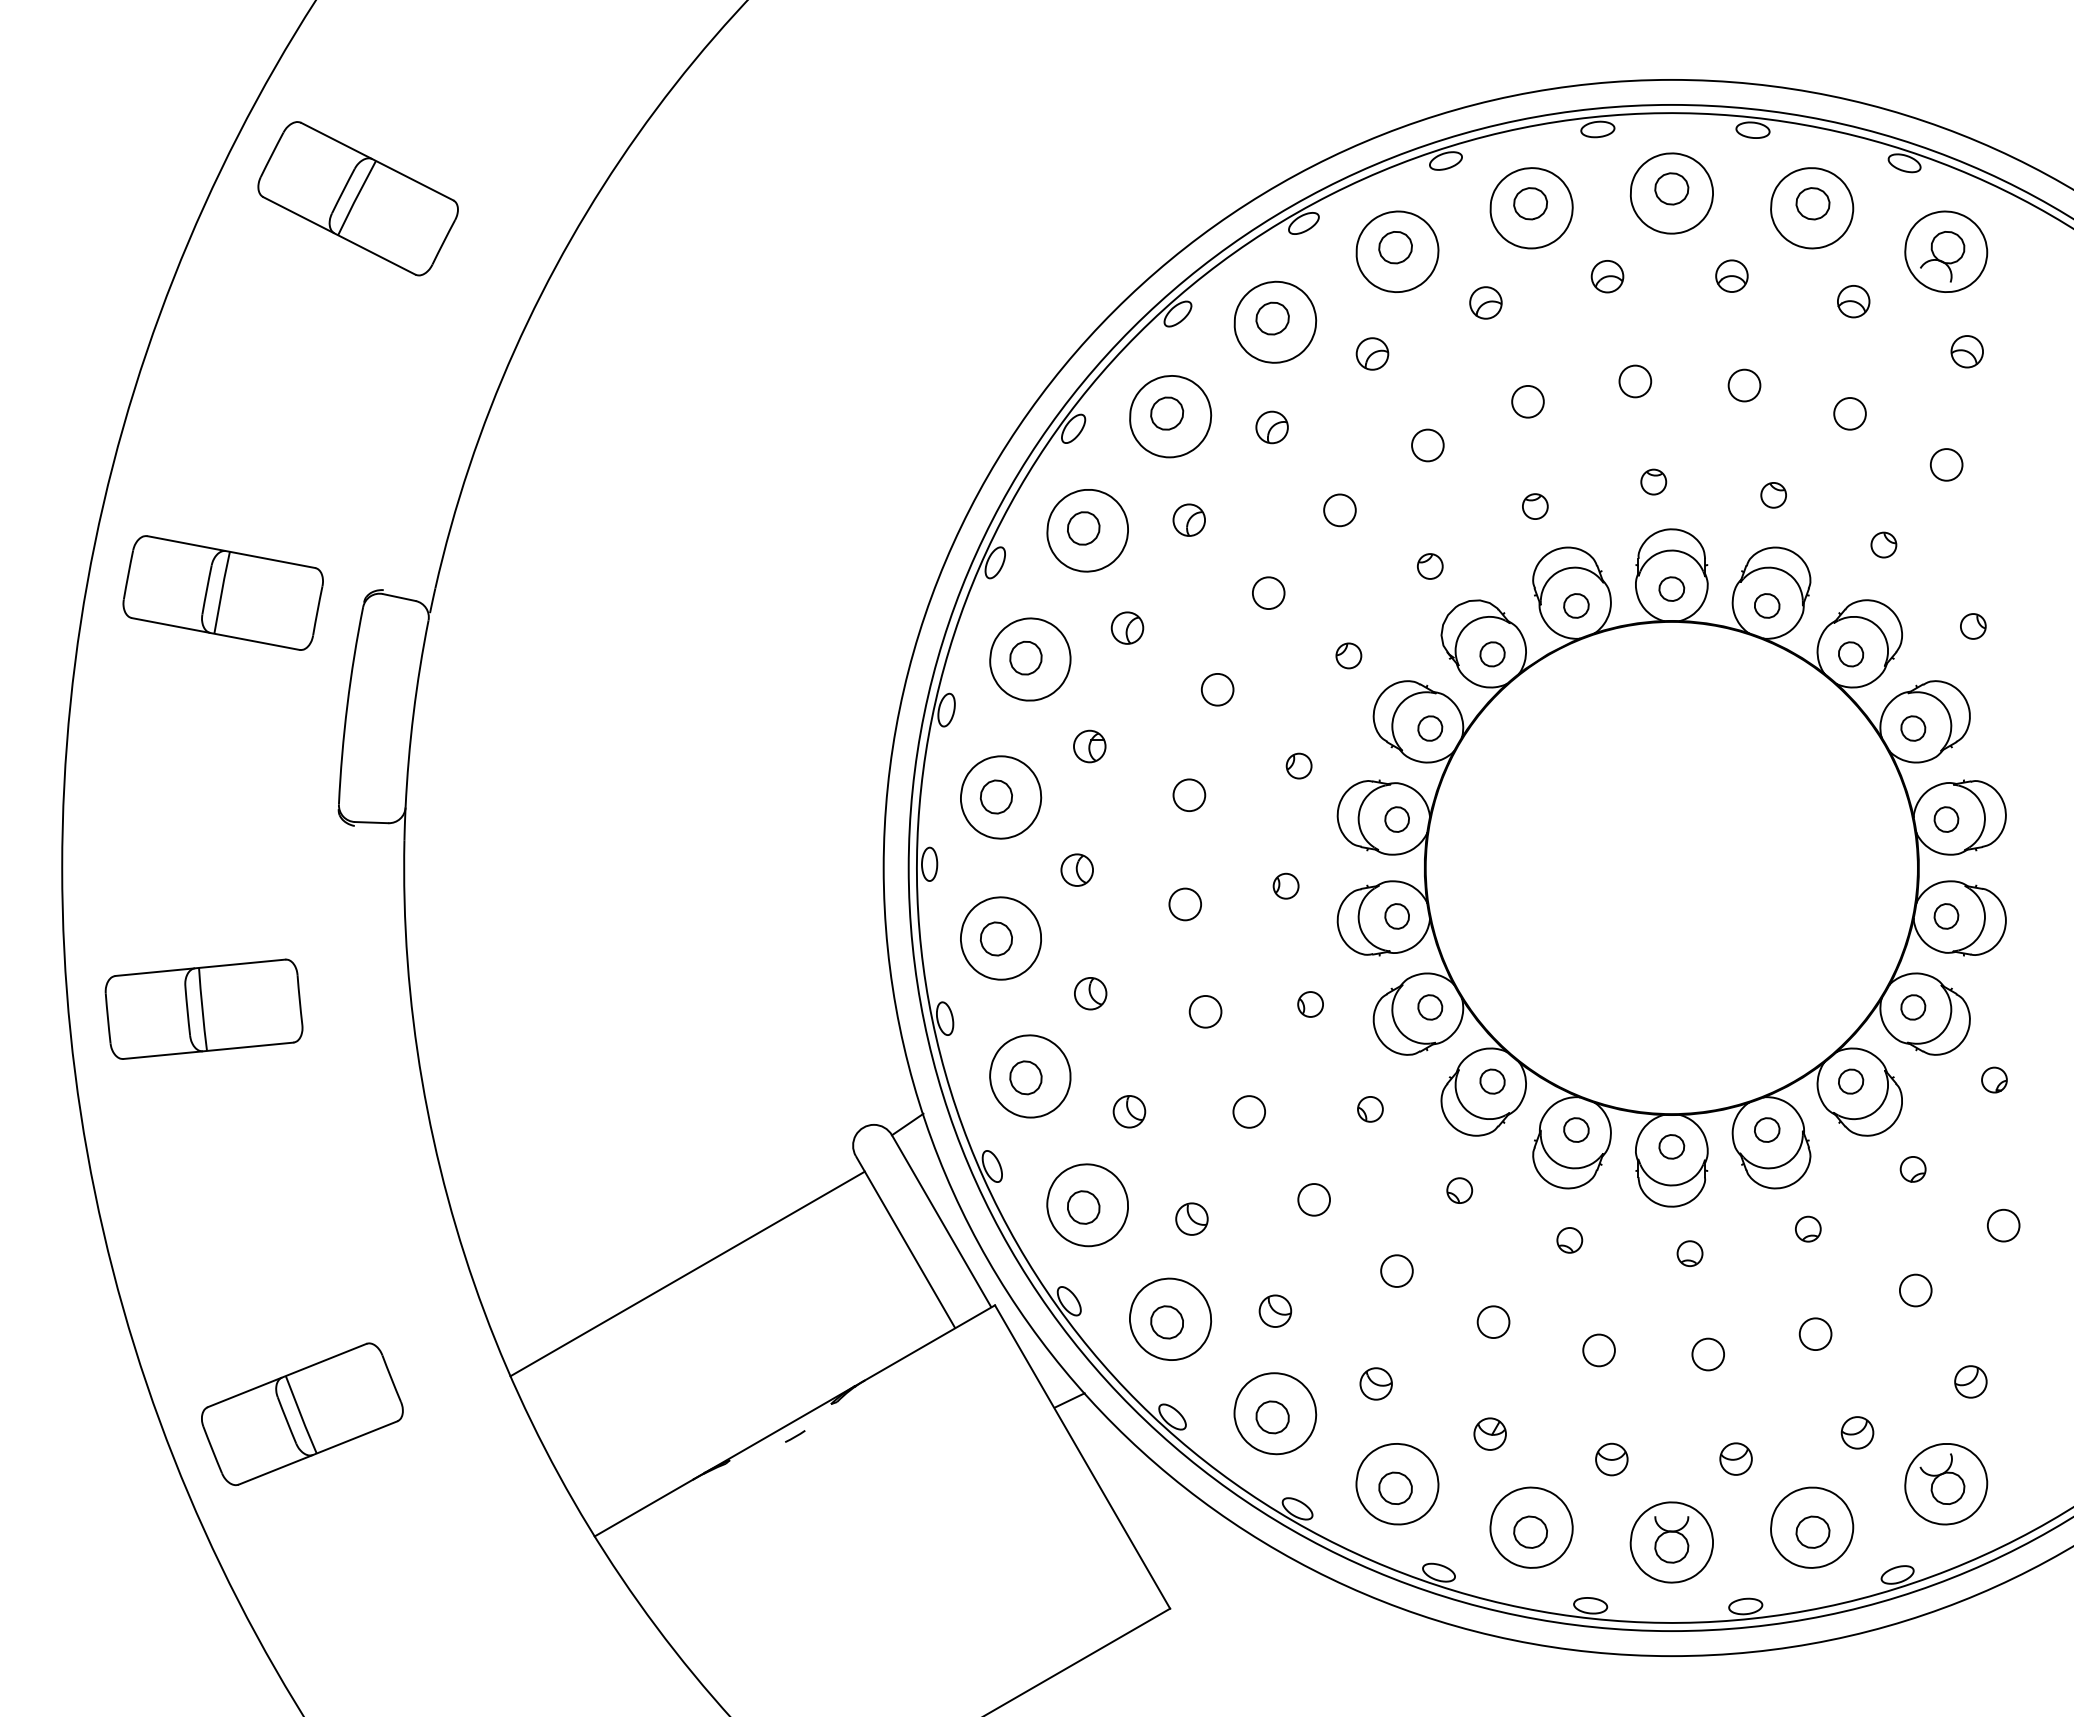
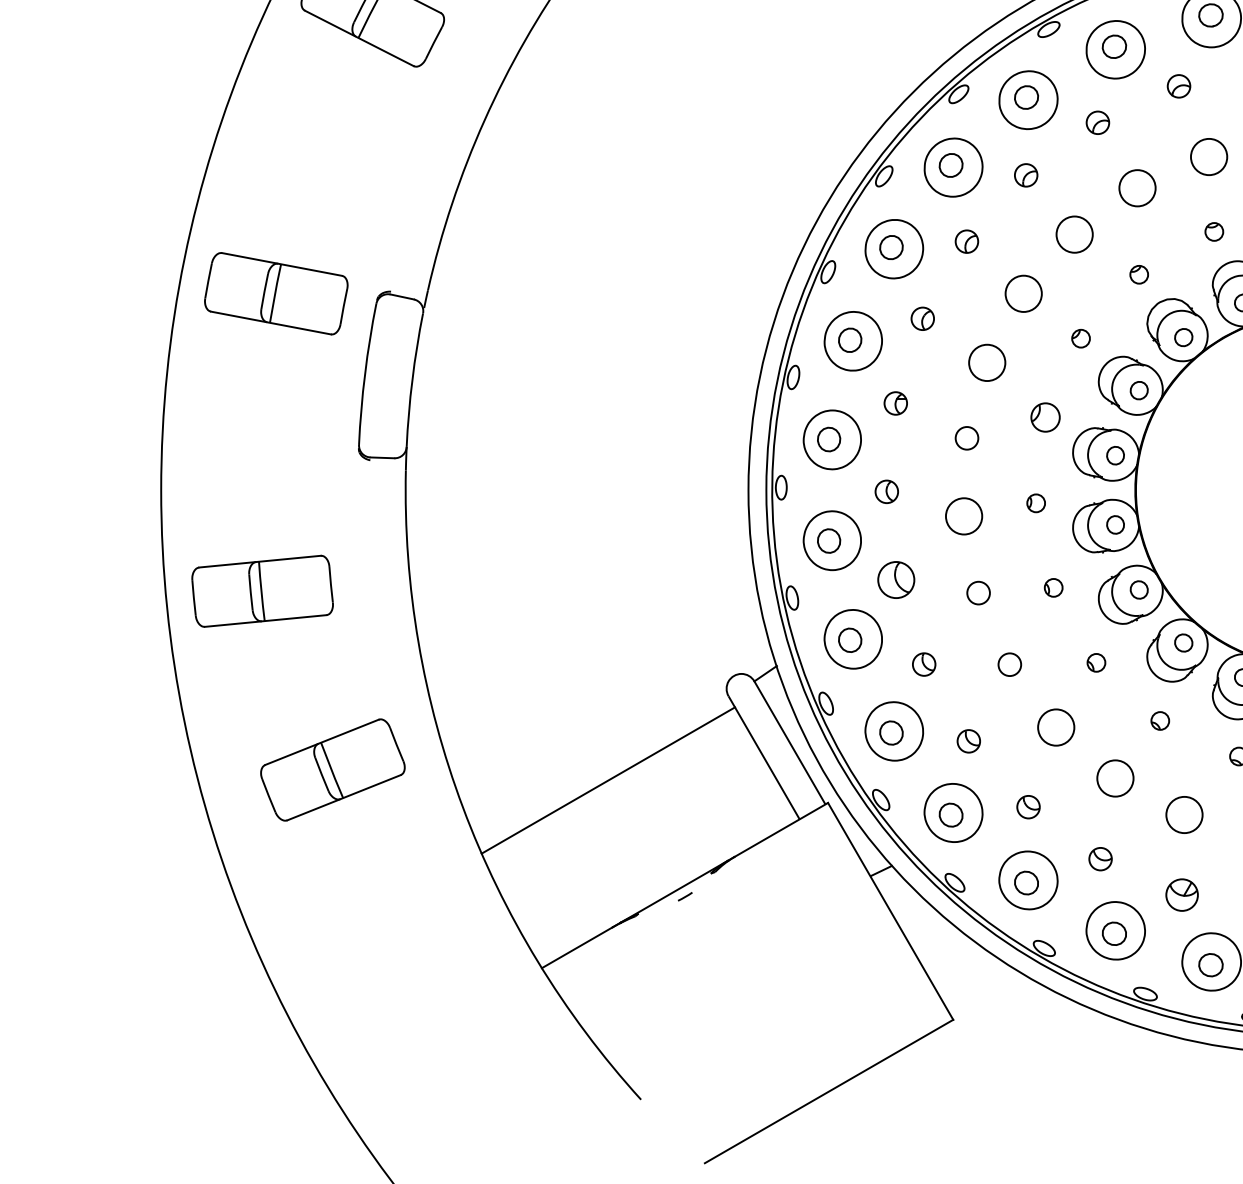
circle: (1527, 401) -> (1208, 156), size x1.6
circle: (1427, 445) -> (1137, 188), size x1.6
circle: (1339, 510) -> (1074, 234), size x1.6
circle: (1268, 593) -> (1023, 294), size x1.6
circle: (1217, 689) -> (987, 362), size x1.6
part: (1298, 765) -> (1045, 417), size x1.6
circle: (1185, 904) -> (964, 516), size x1.6
part: (1090, 993) -> (896, 580), size x1.6
circle: (1314, 1199) -> (1056, 727), size x1.6
circle: (1396, 1270) -> (1115, 778), size x1.6
circle: (1493, 1322) -> (1184, 815), size x1.6
part: (302, 1414) -> (332, 770), moved
part: (1489, 1433) -> (1181, 894), size x1.4

